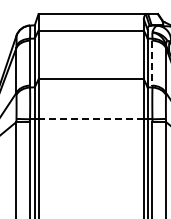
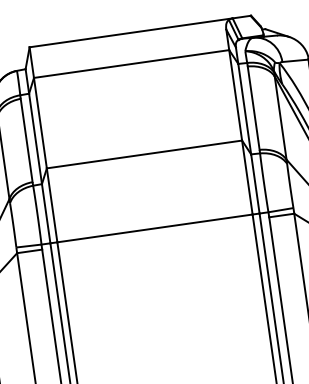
line: (152, 63) -> (253, 108), dashed -> solid
line: (91, 119) -> (155, 228), dashed -> solid

